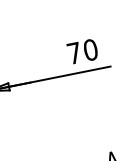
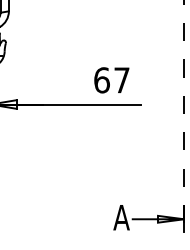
text: (82, 51) -> (111, 80), 70 -> 67

